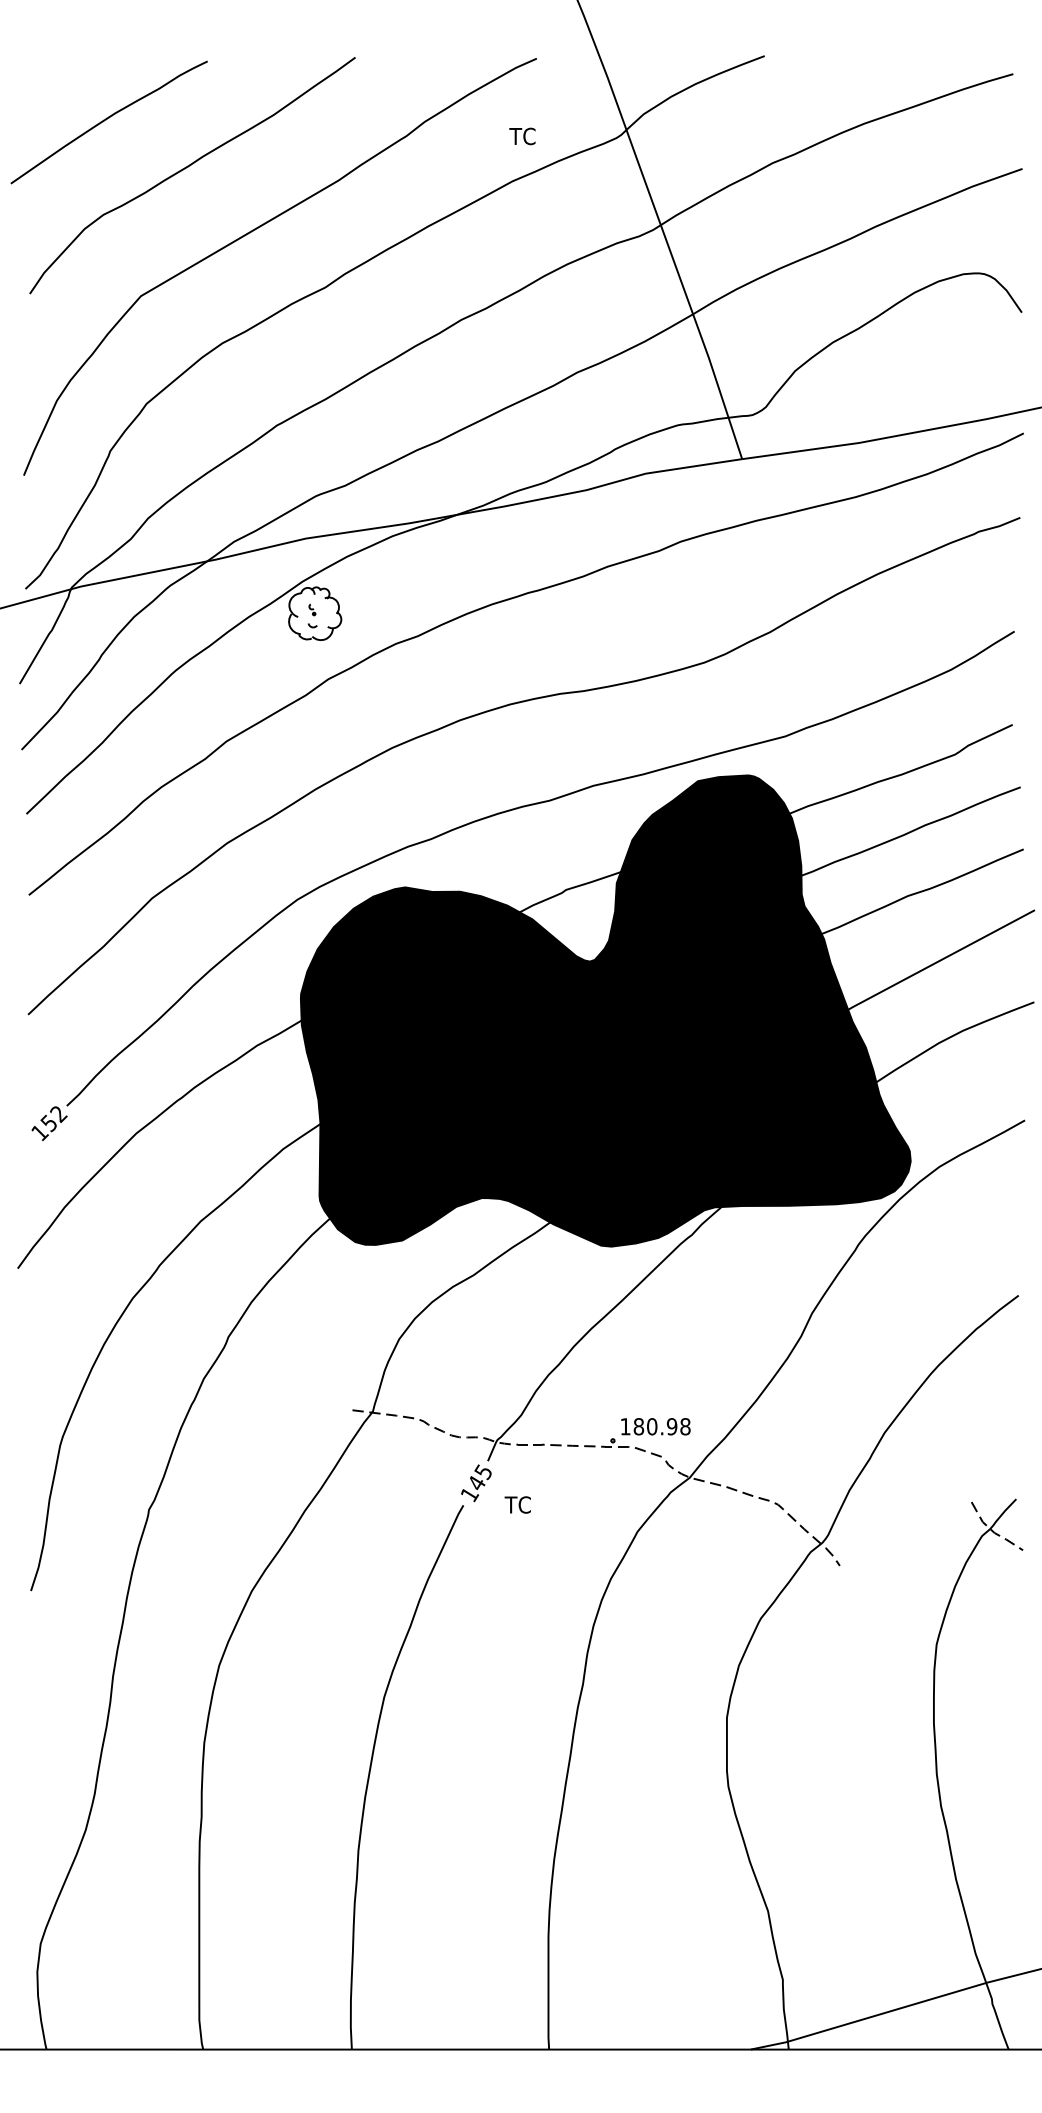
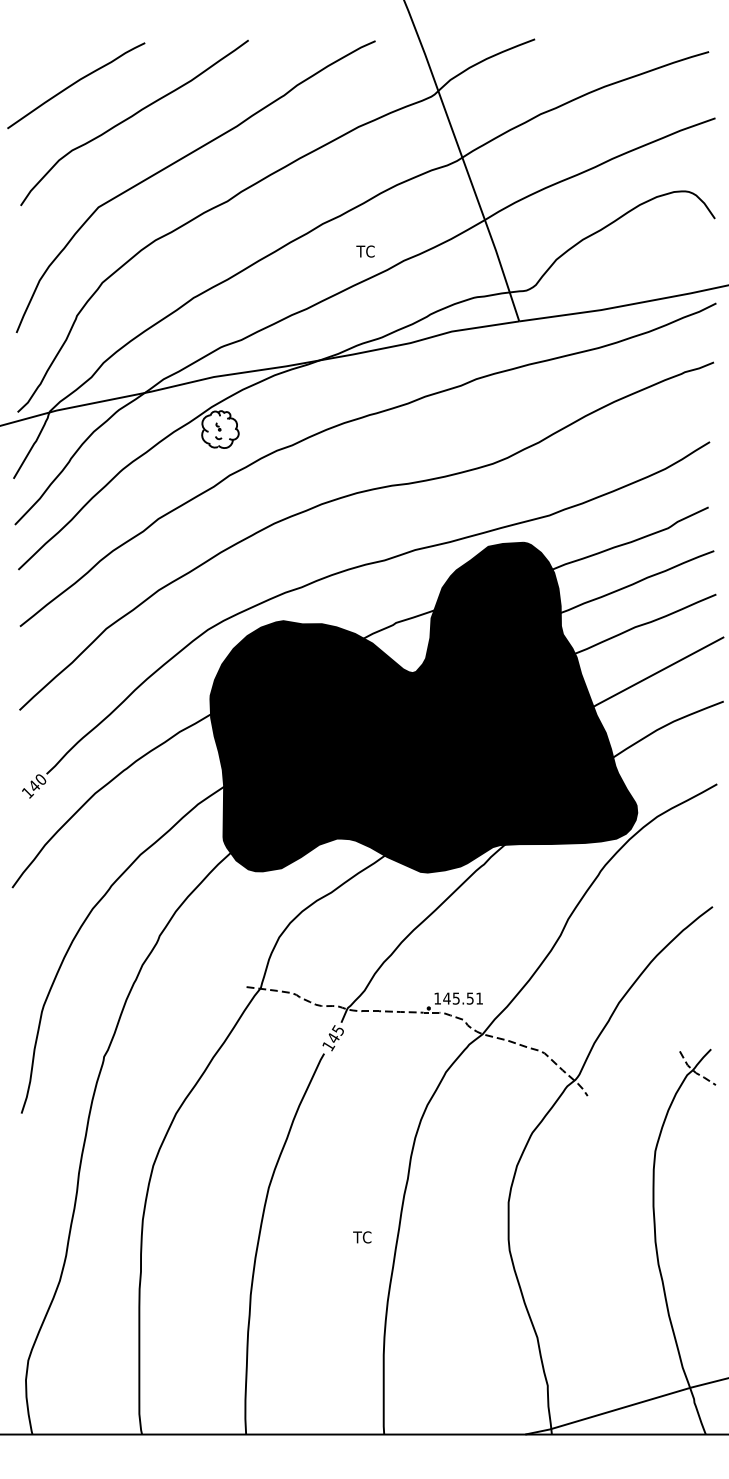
text: (522, 136) -> (365, 251), moved
text: (53, 1119) -> (37, 783), 152 -> 140
text: (662, 1426) -> (463, 998), 180.98 -> 145.51
text: (518, 1505) -> (362, 1237), moved

